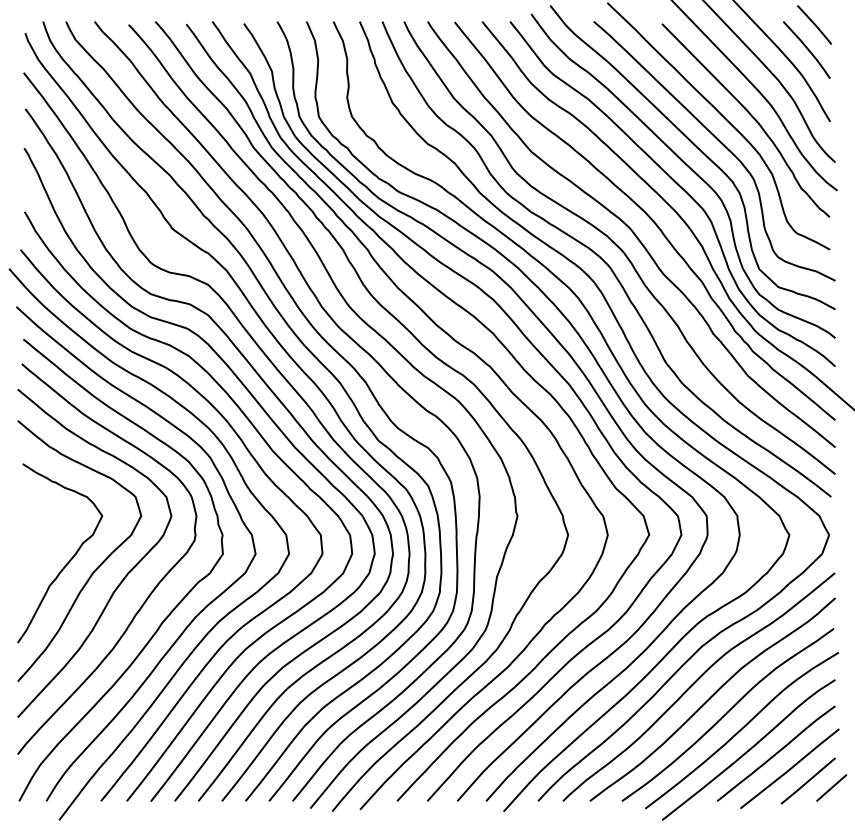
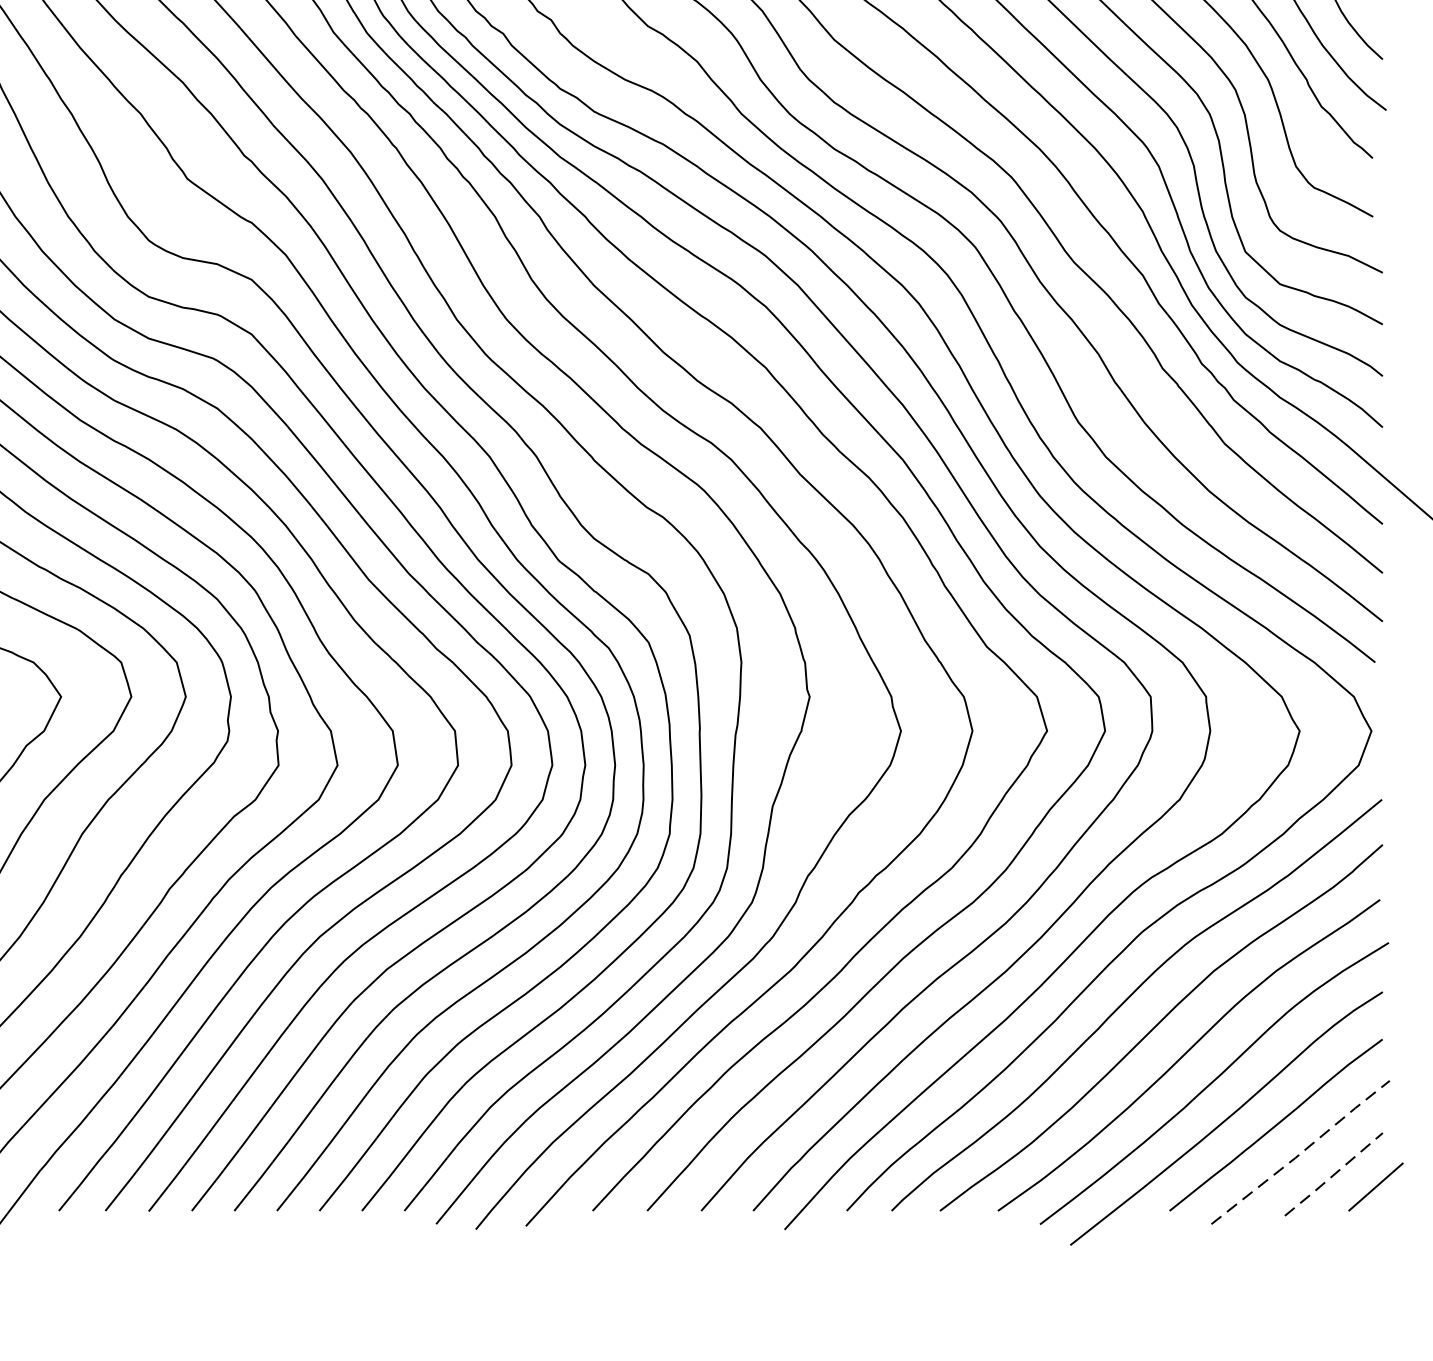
line: (790, 768) -> (1301, 1151), solid -> dashed
line: (807, 781) -> (1332, 1175), solid -> dashed

